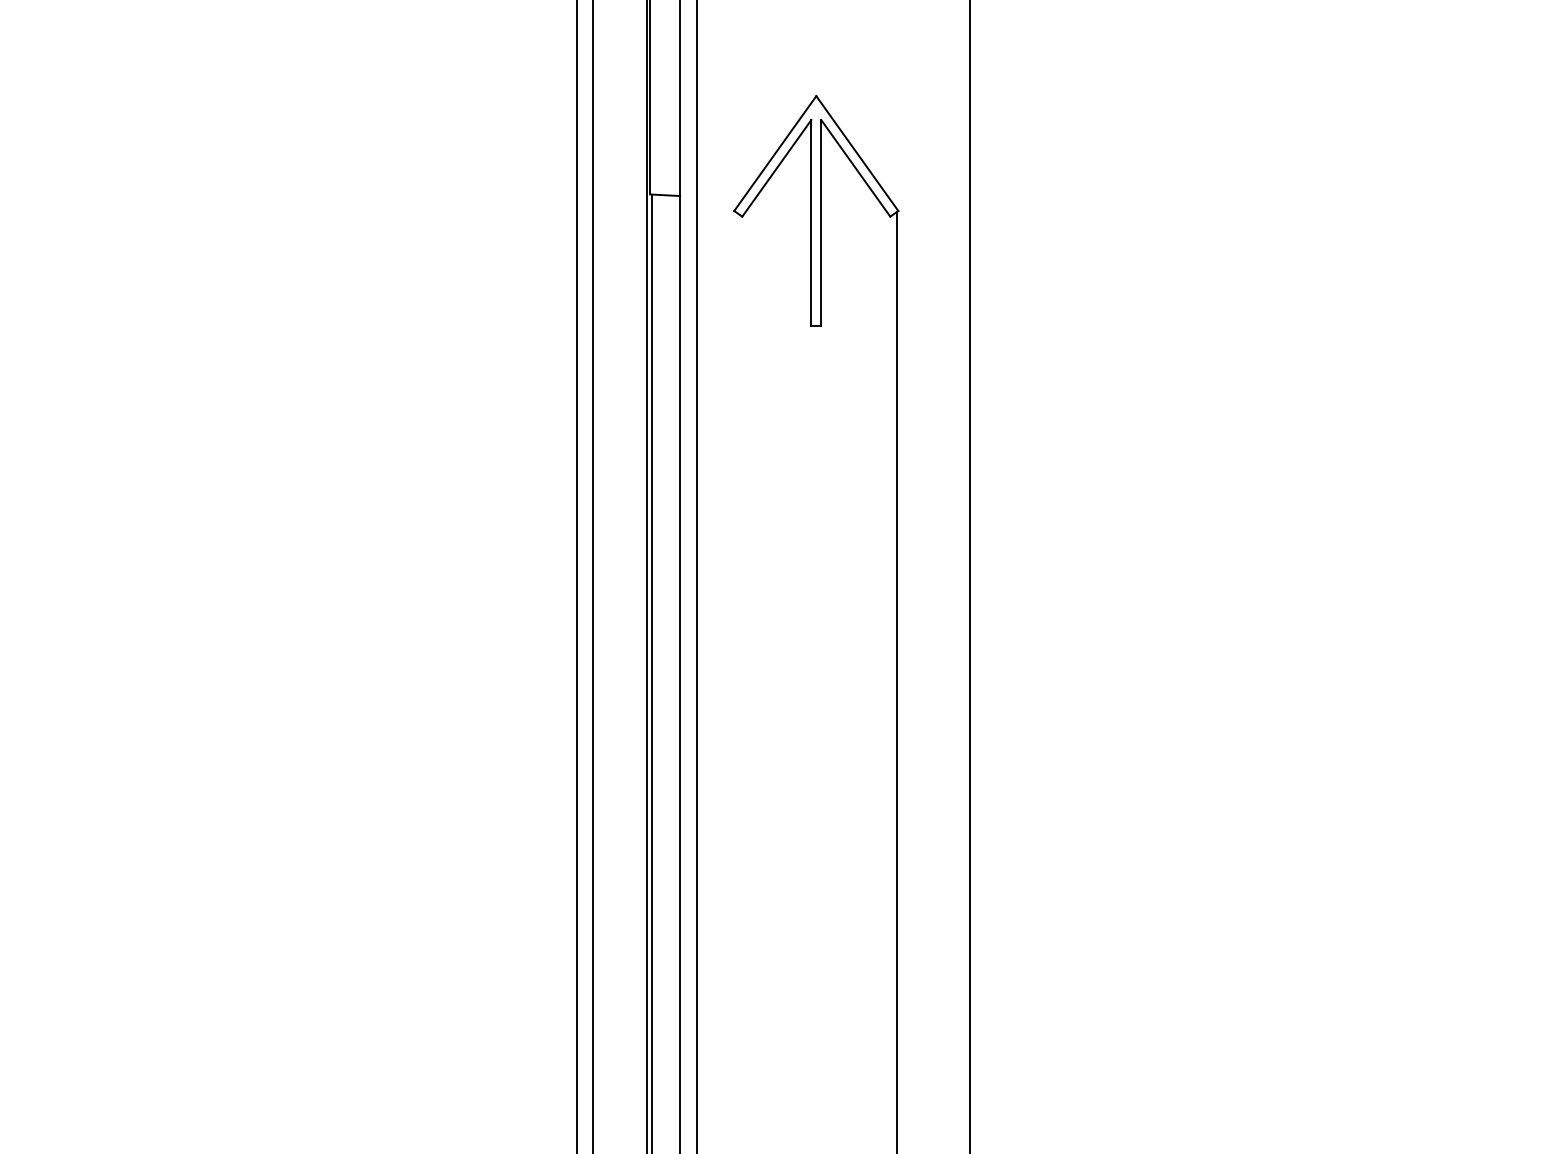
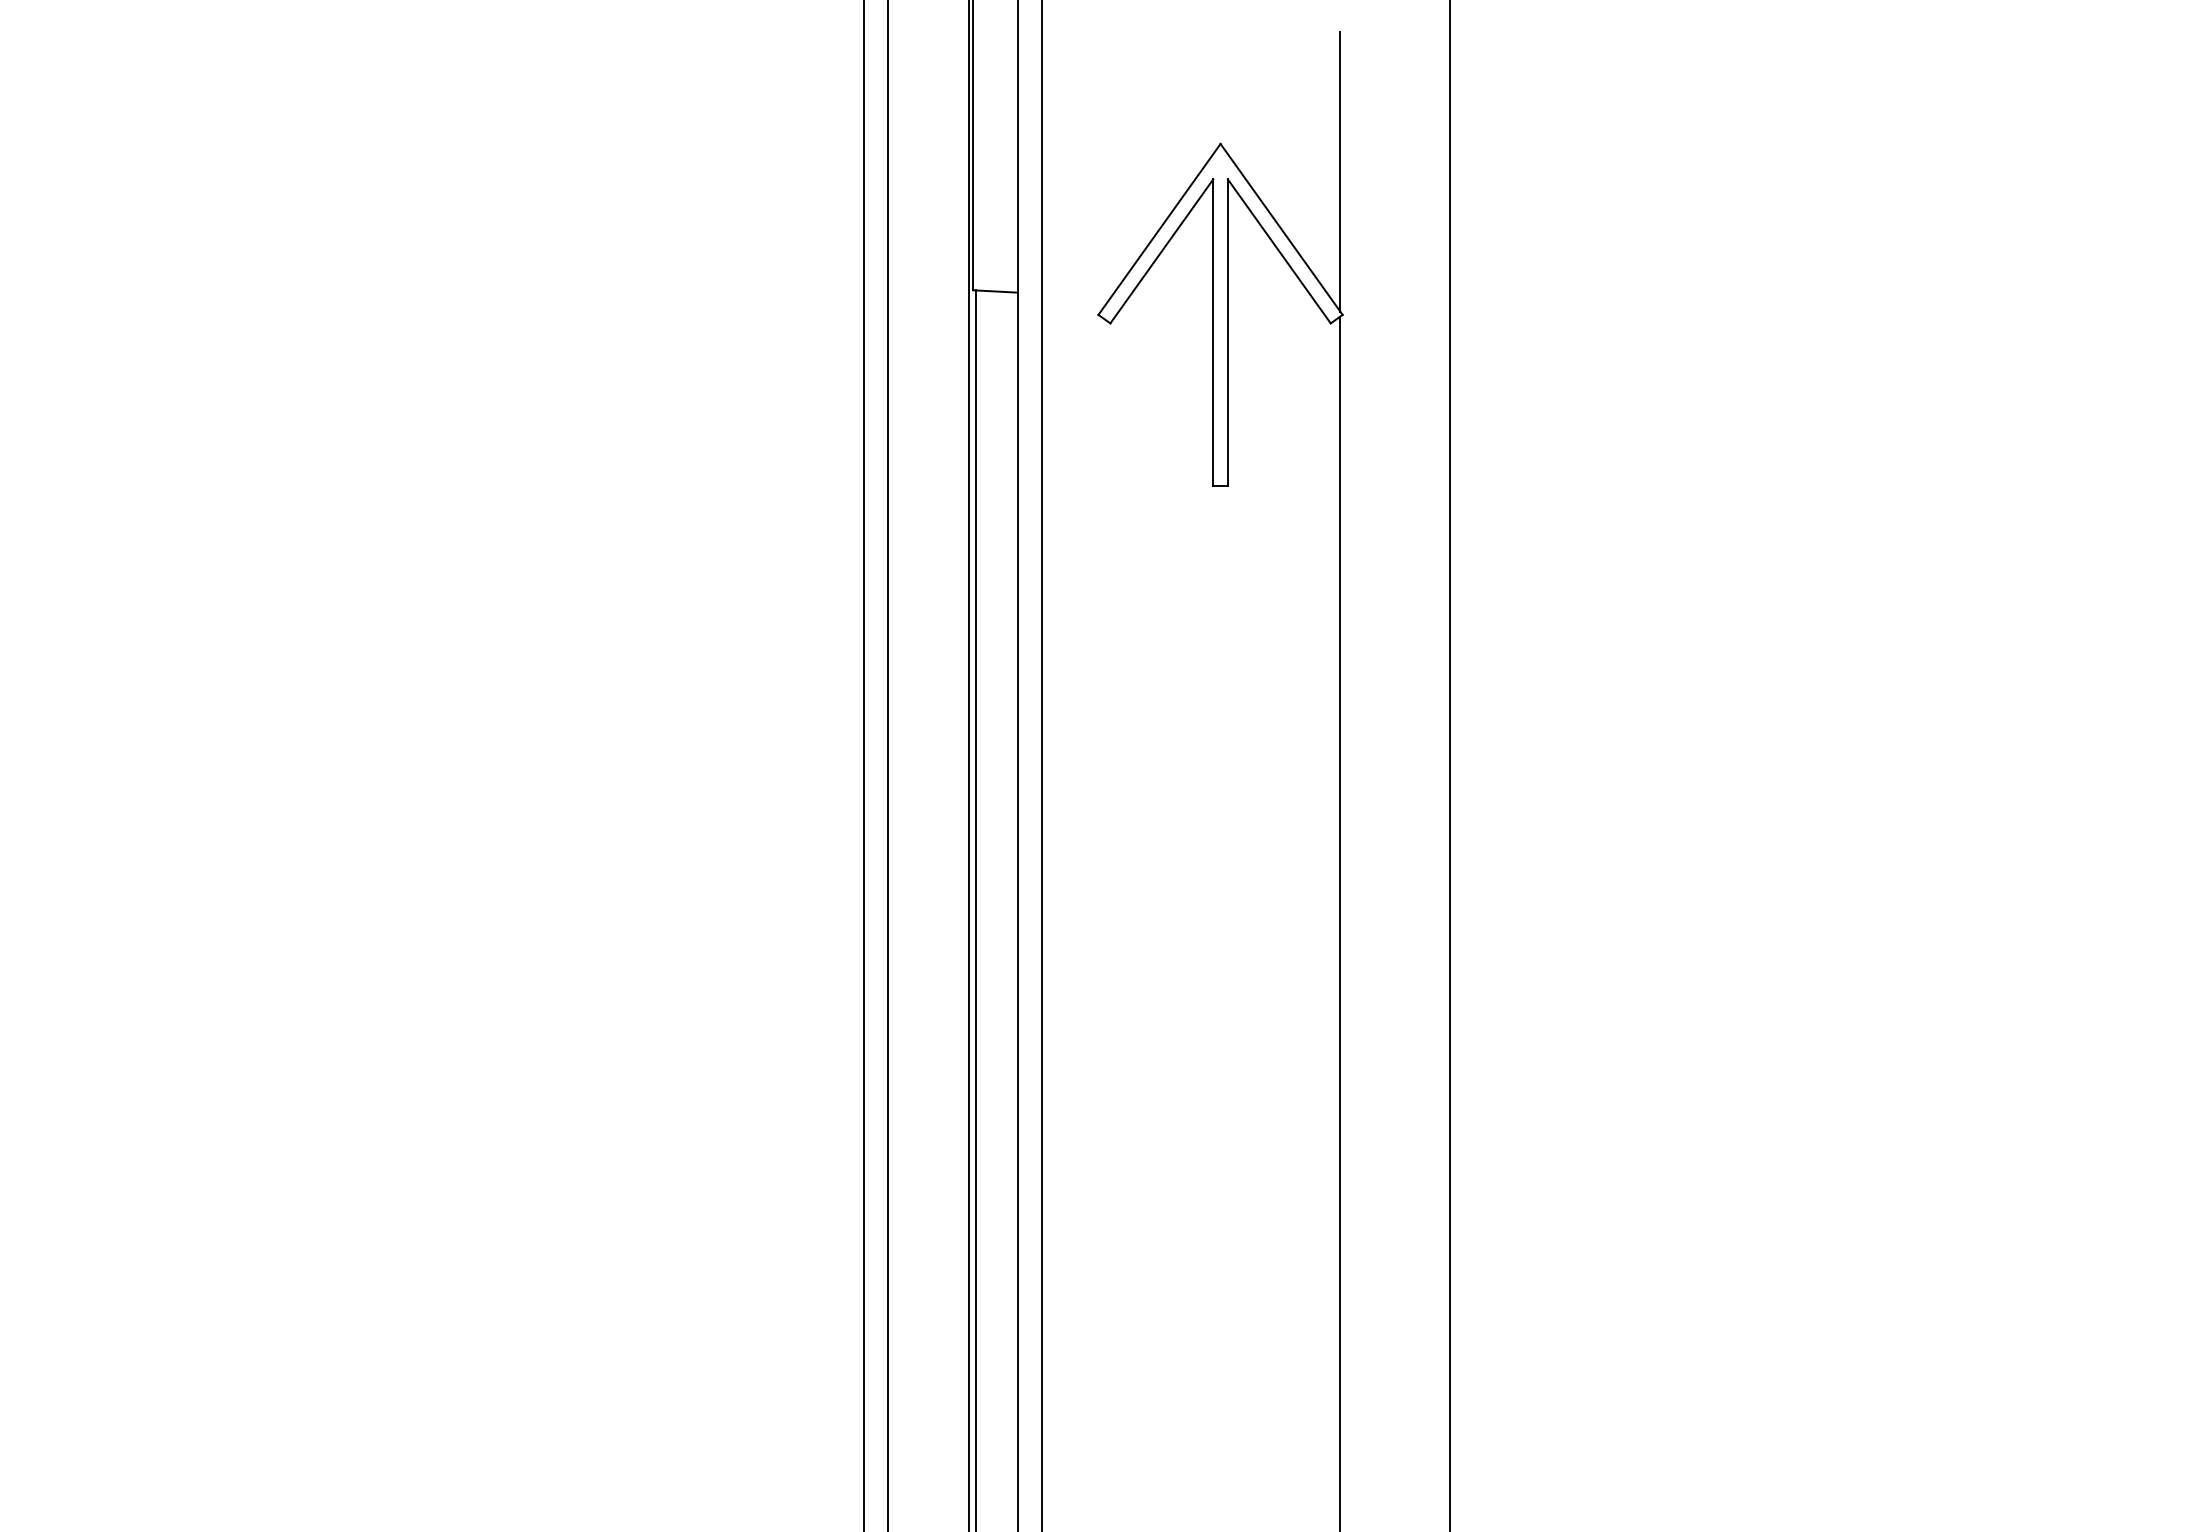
line: (896, 114) -> (1339, 171), added

